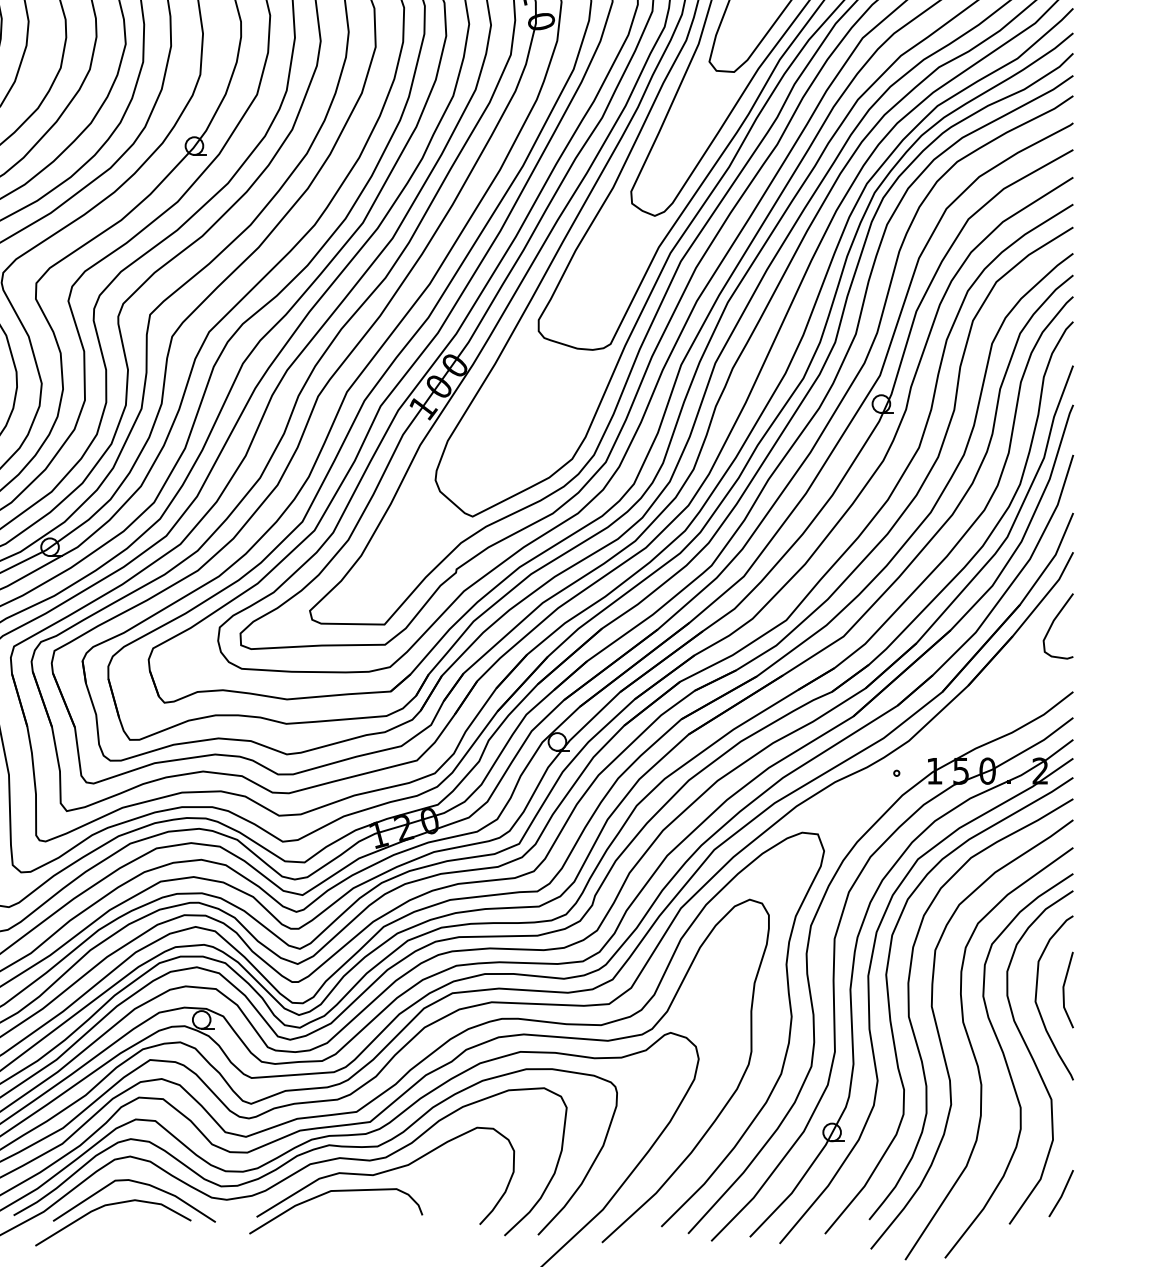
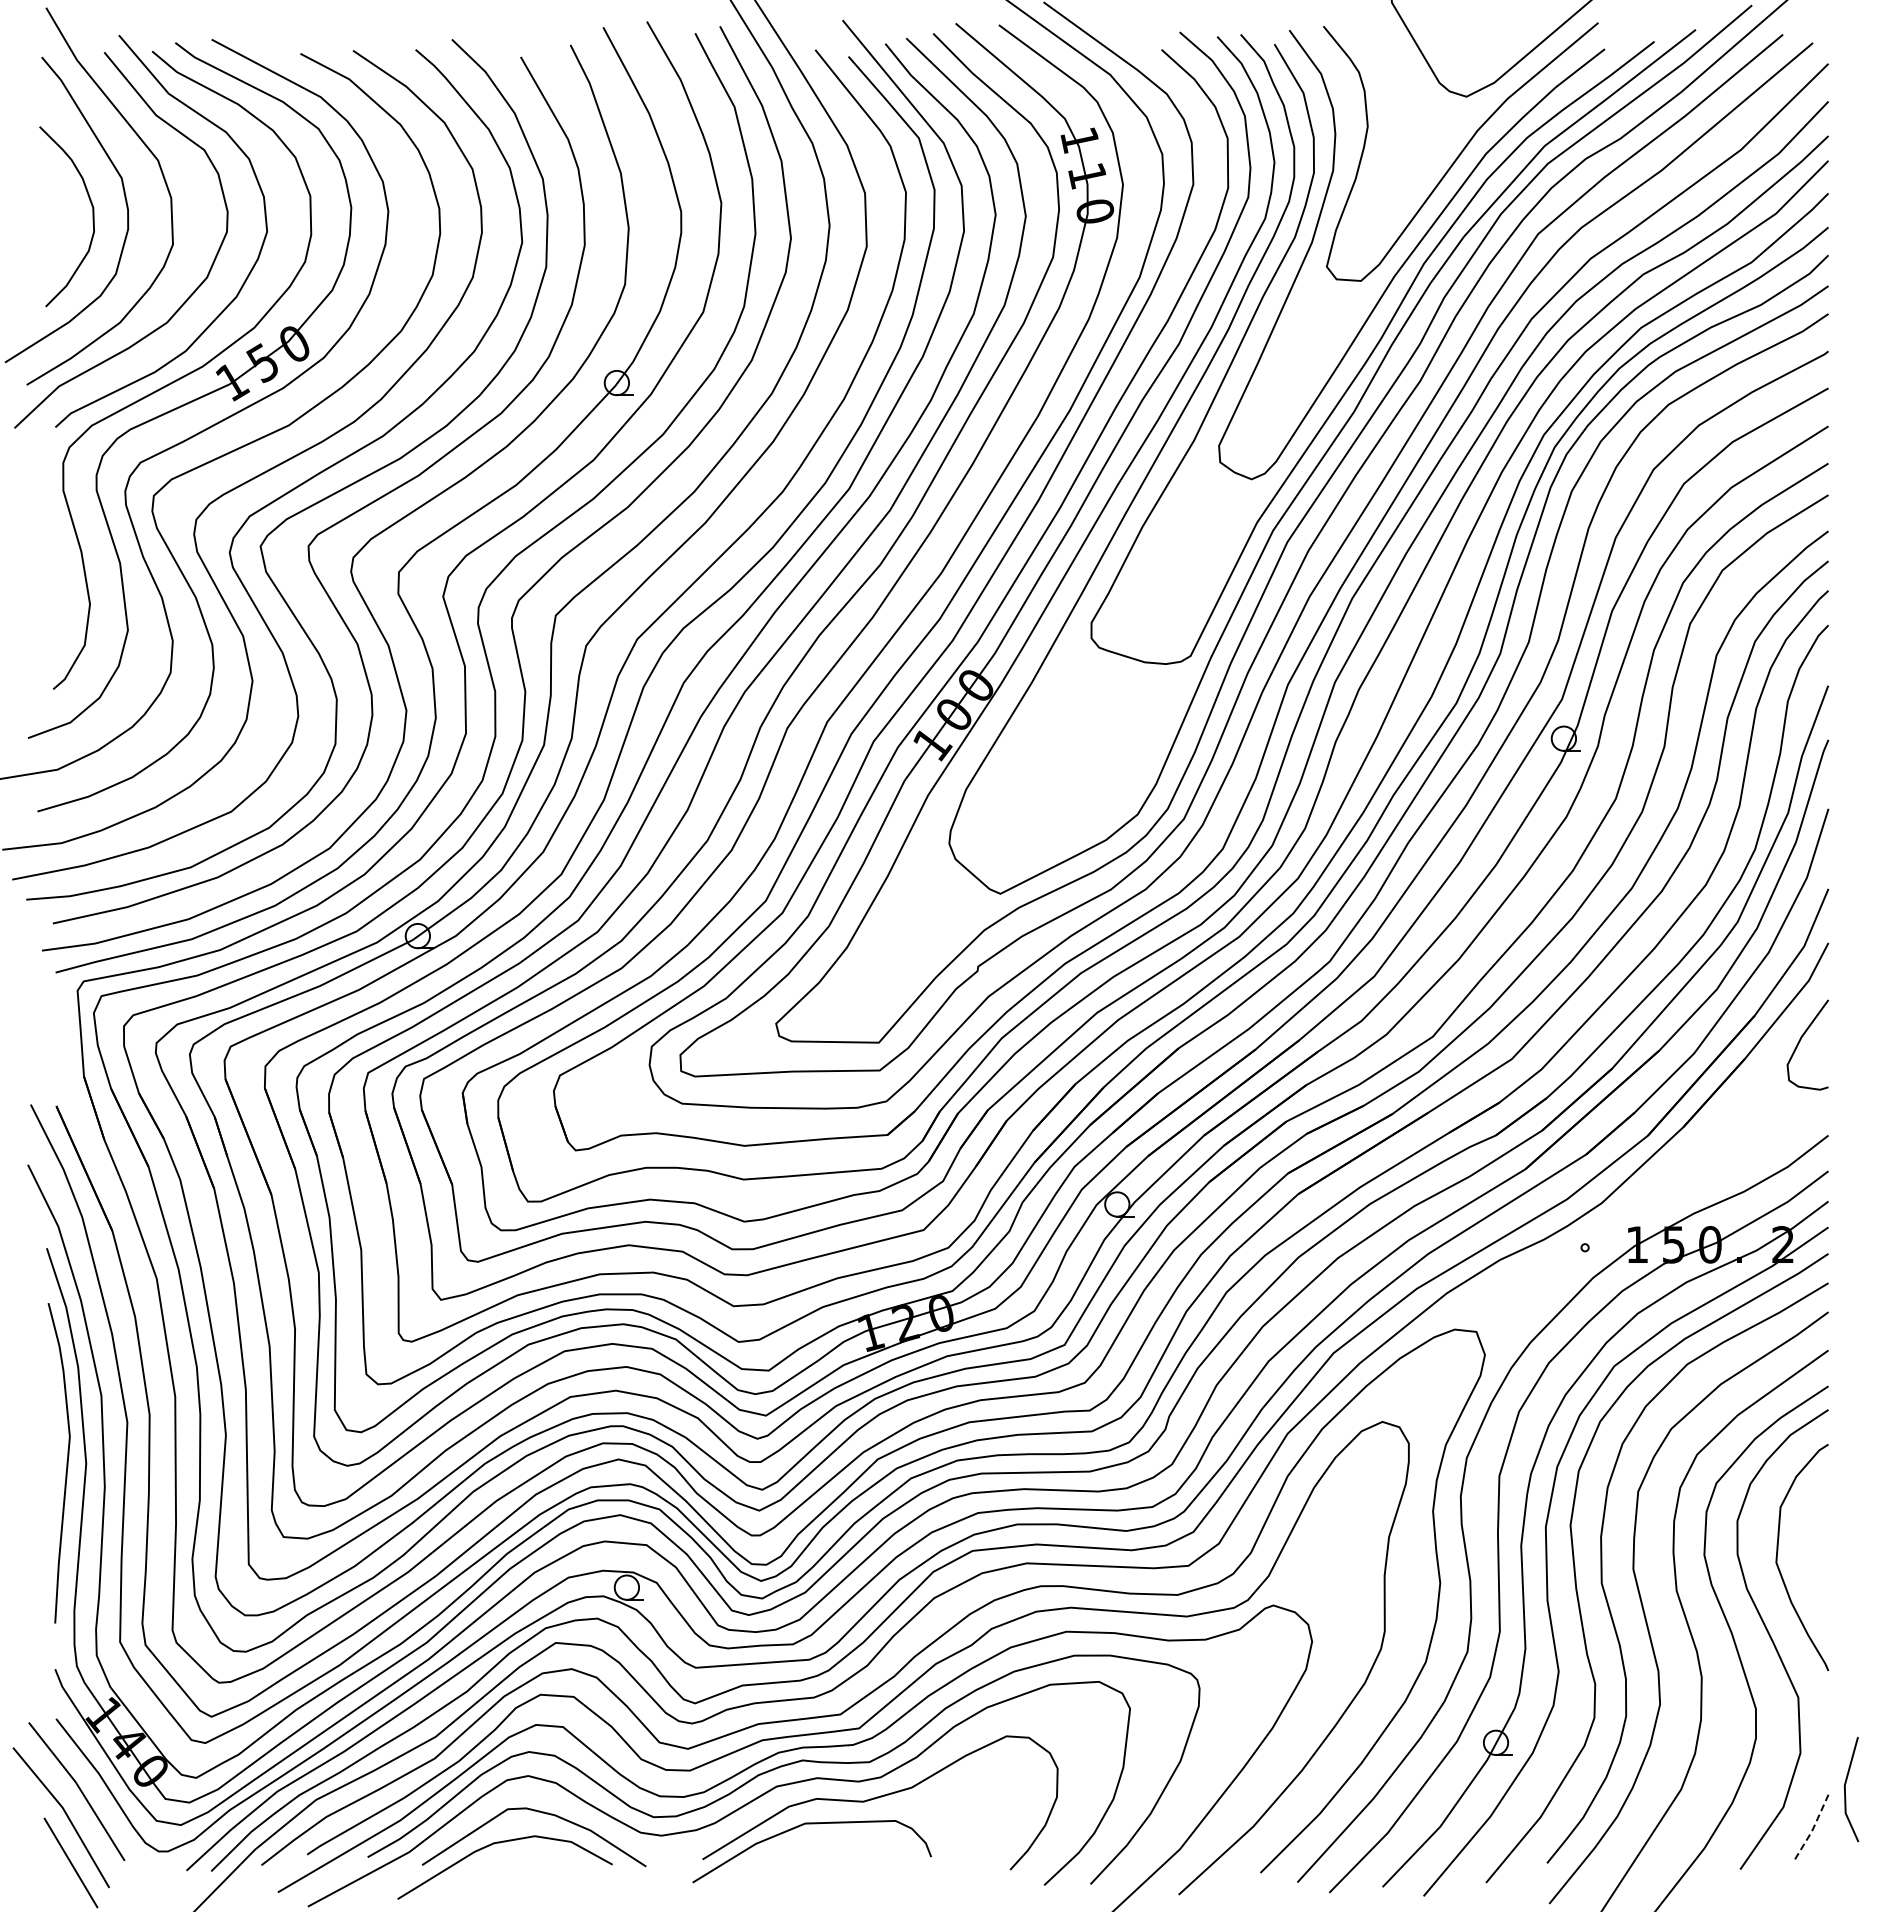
line: (1063, 990) -> (1845, 1789), moved
line: (1062, 1193) -> (1813, 1827), solid -> dashed

